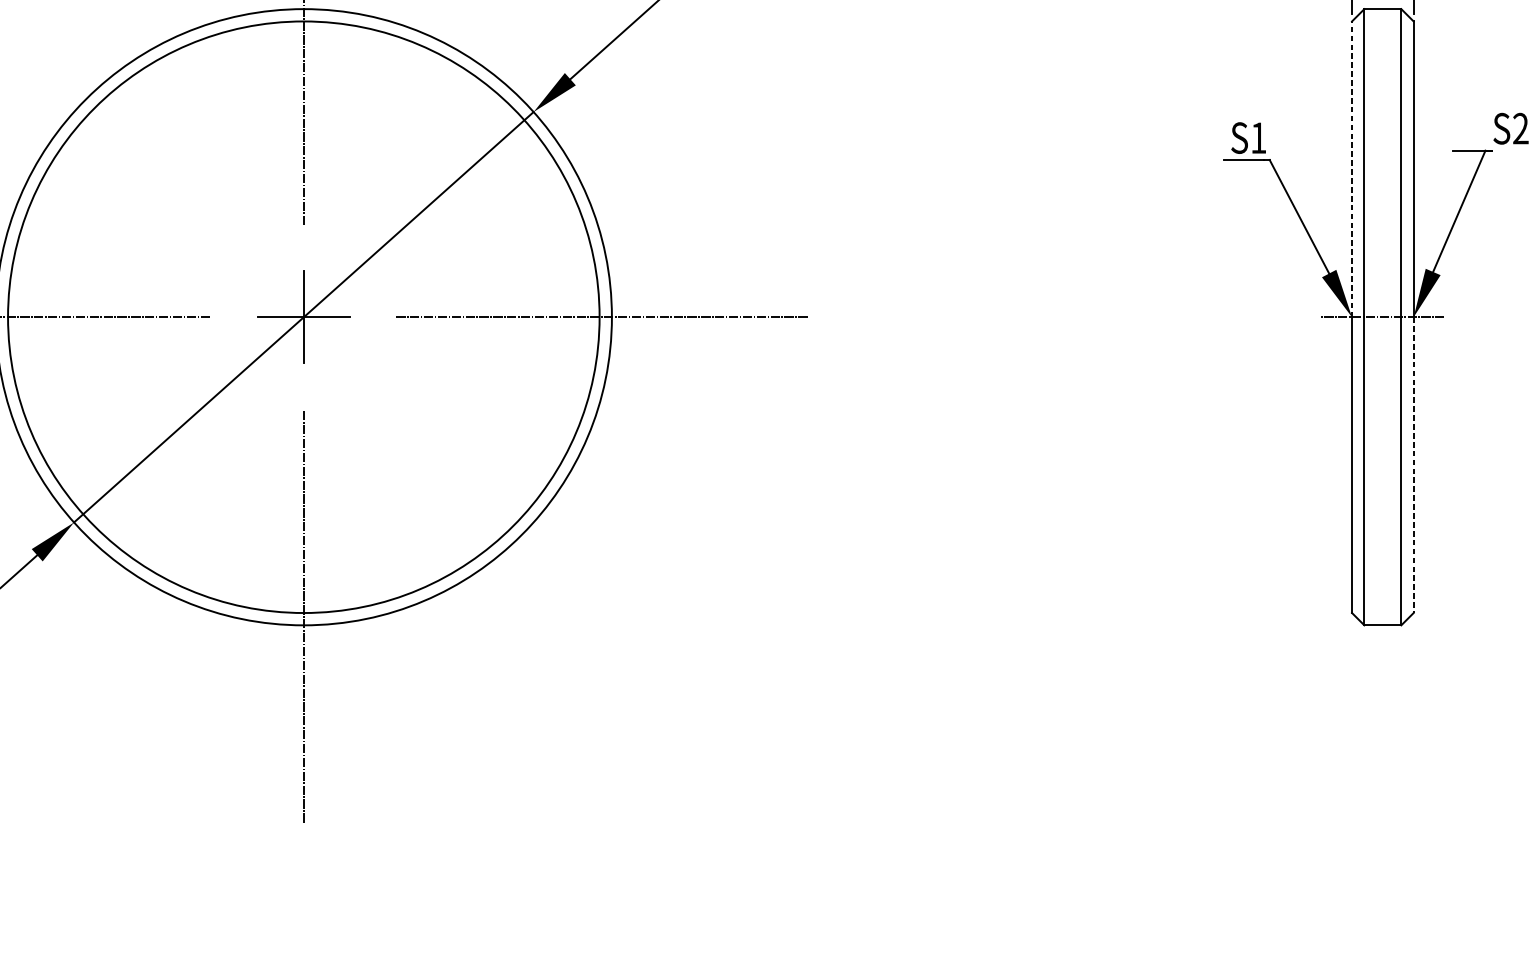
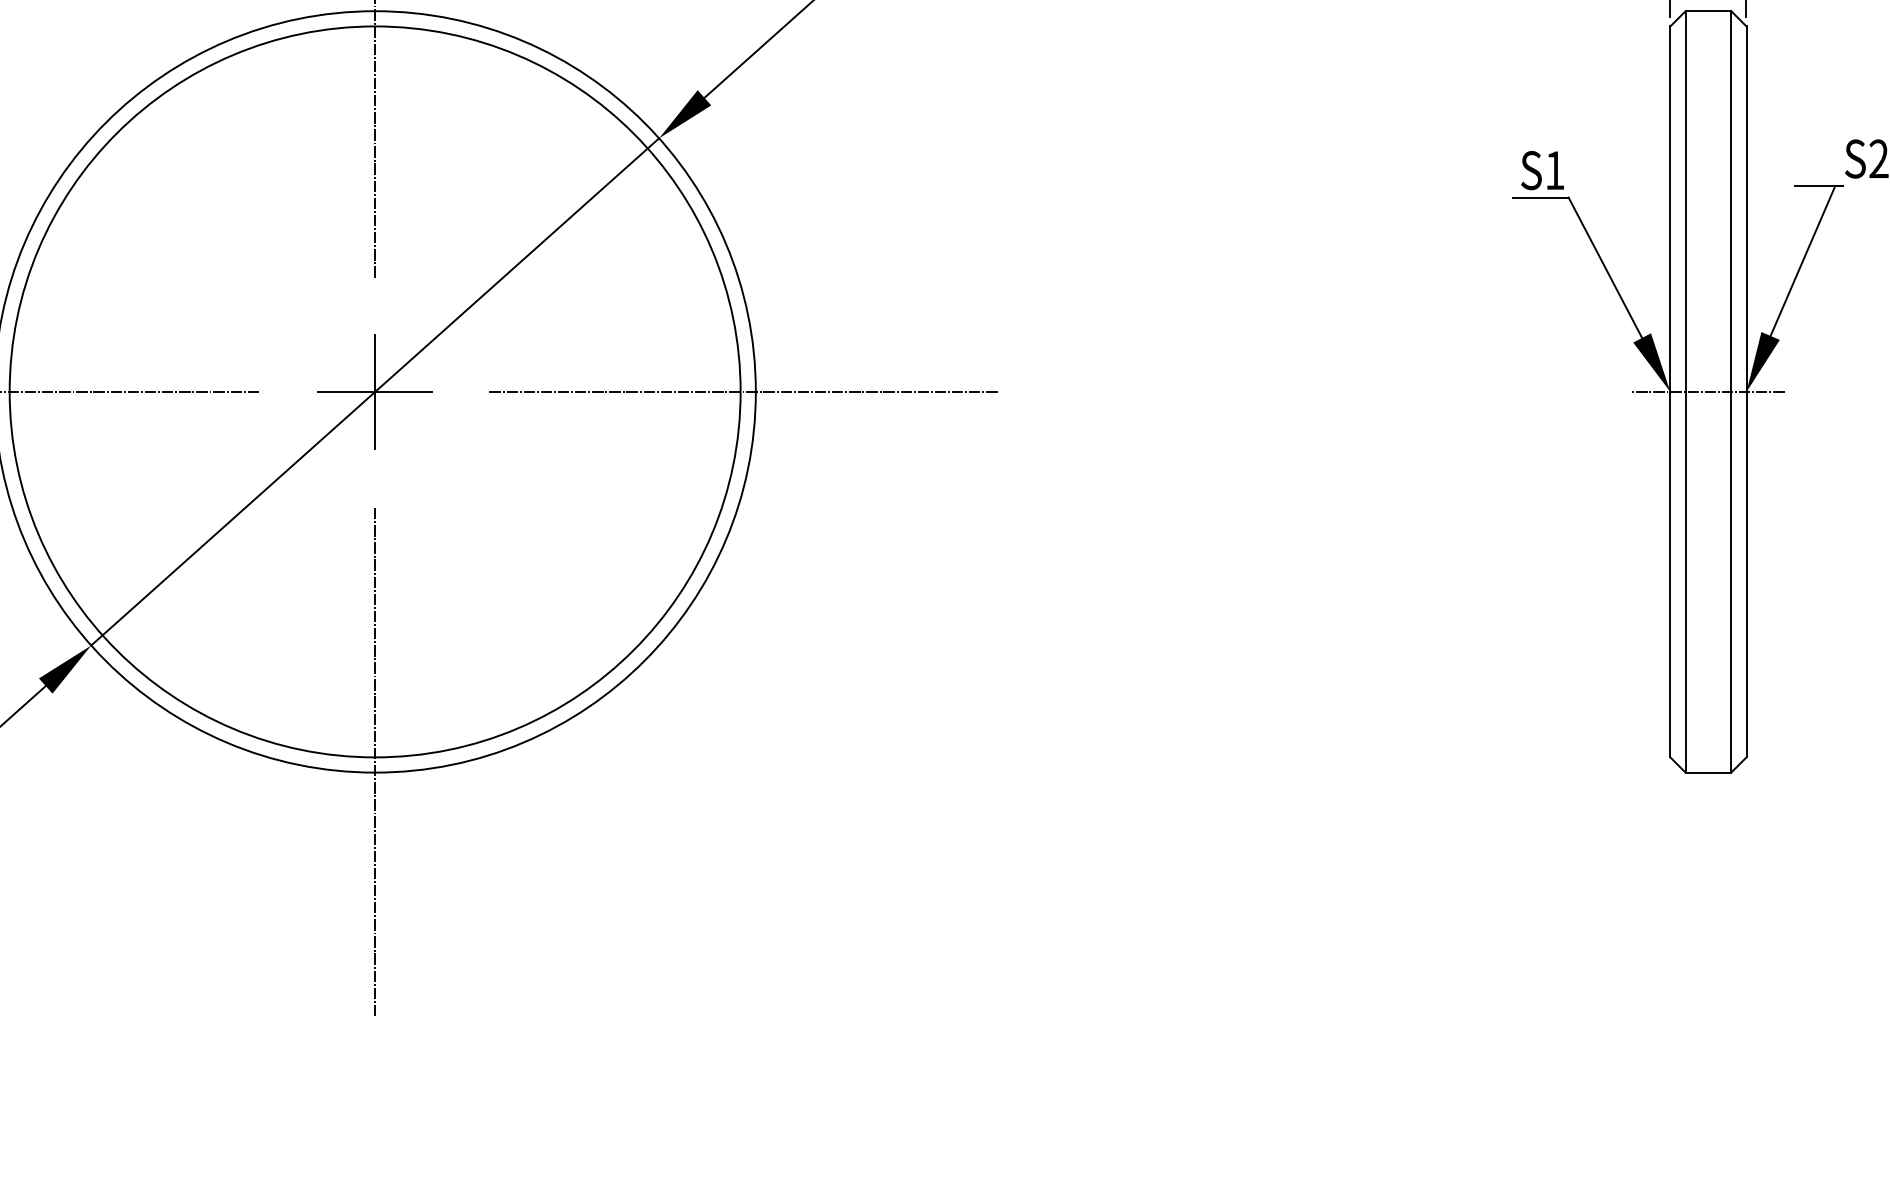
line: (1352, 169) -> (1670, 209), dashed -> solid
line: (1413, 465) -> (1746, 574), dashed -> solid

